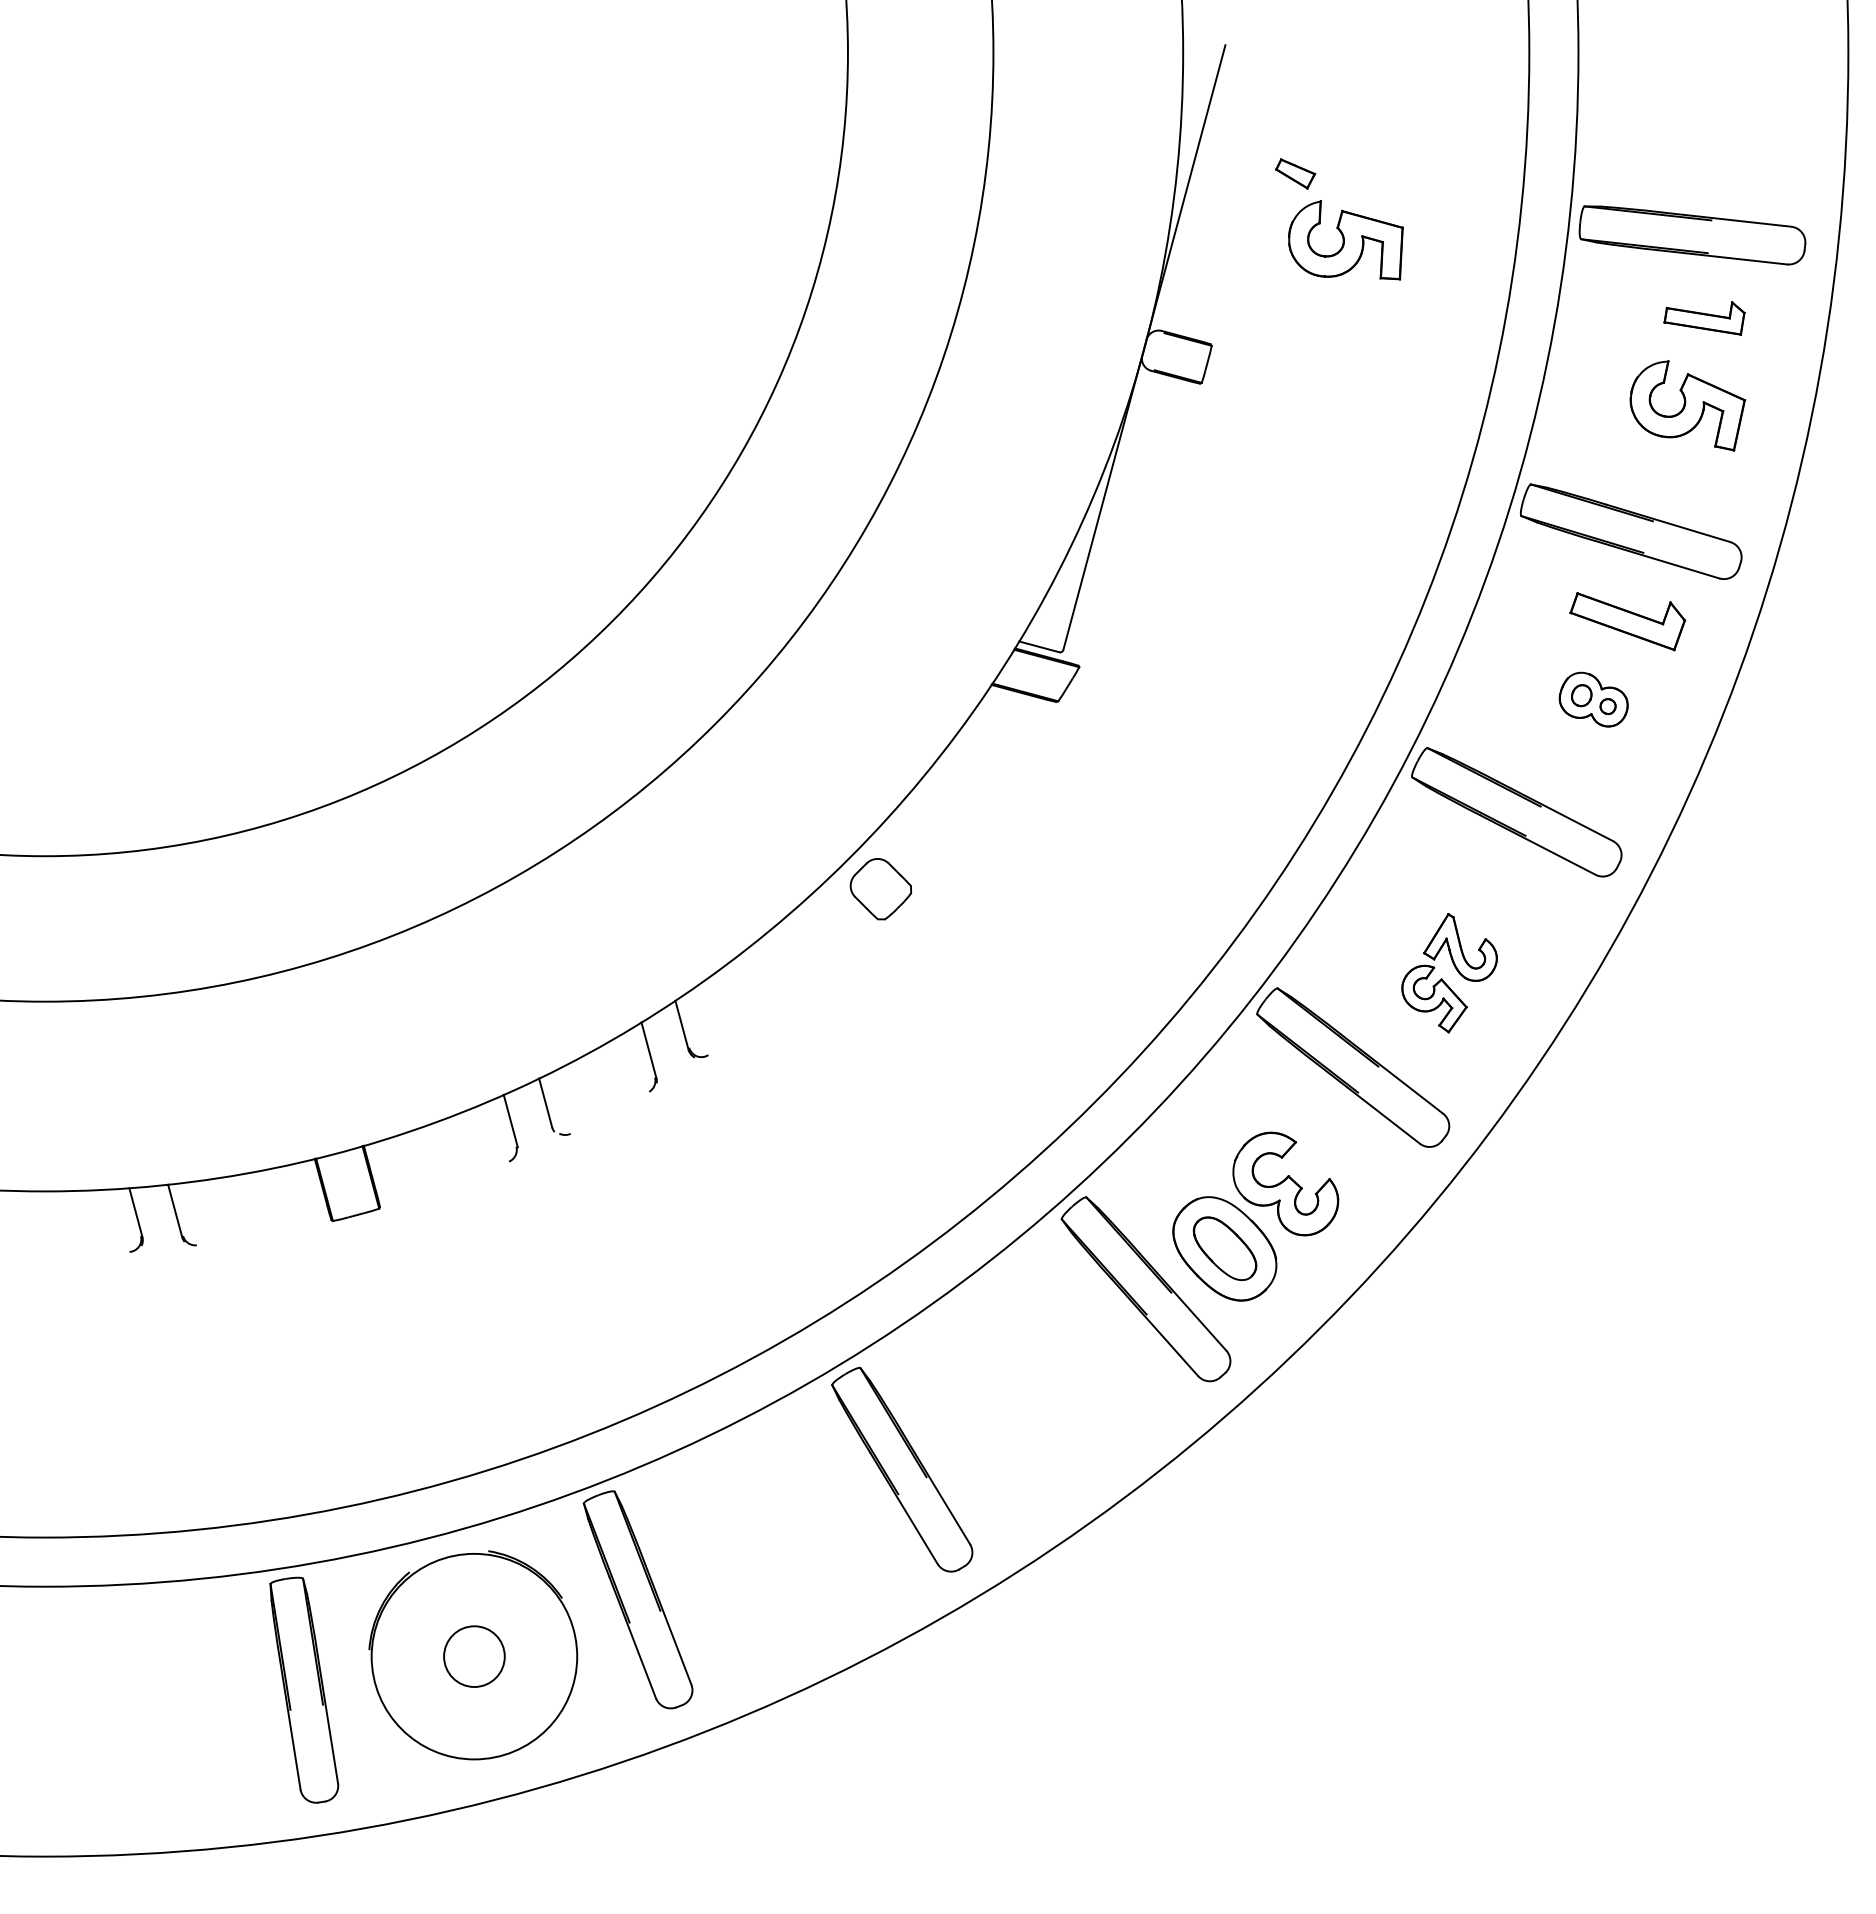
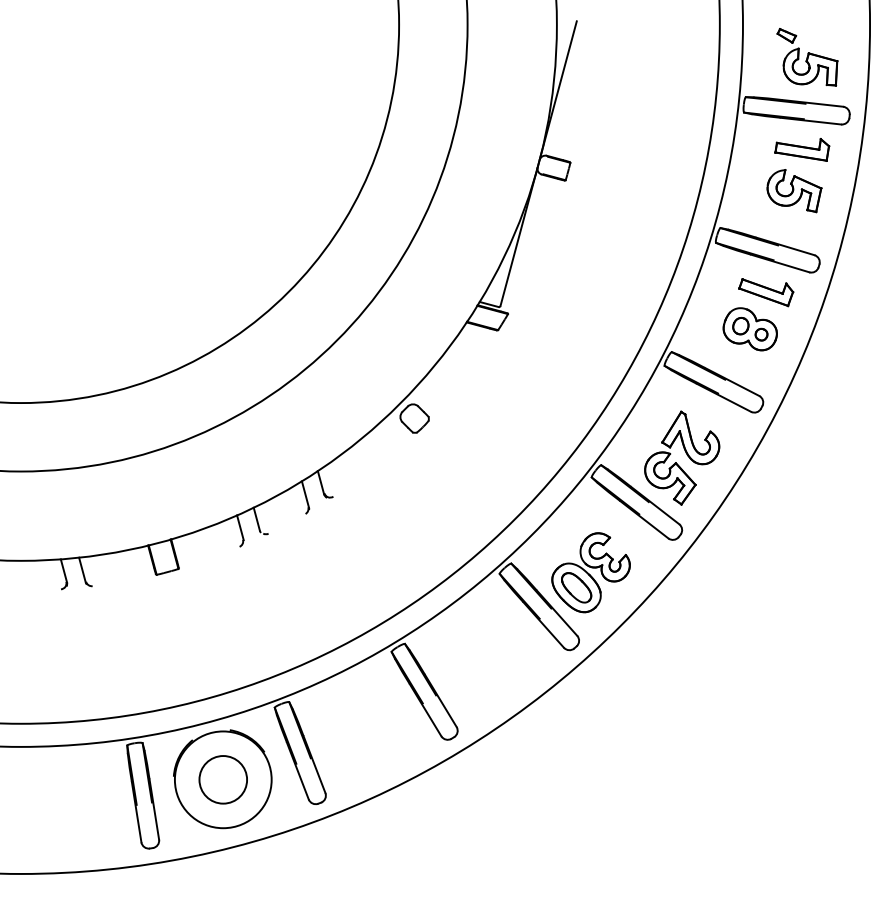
part: (1339, 219) -> (807, 57), moved
part: (1704, 317) -> (802, 149), size x1.43
part: (1592, 699) -> (749, 329), size x1.67
part: (1449, 971) -> (682, 457), size x1.67
circle: (474, 1655) -> (223, 779), size x1.67

